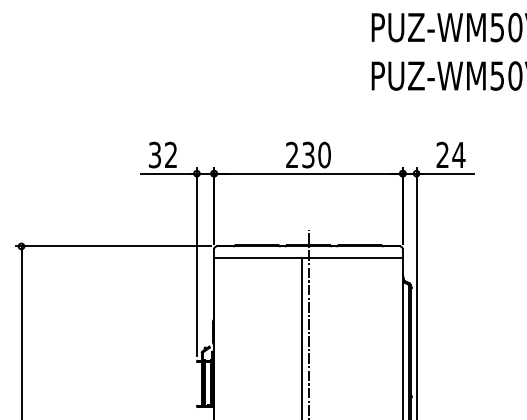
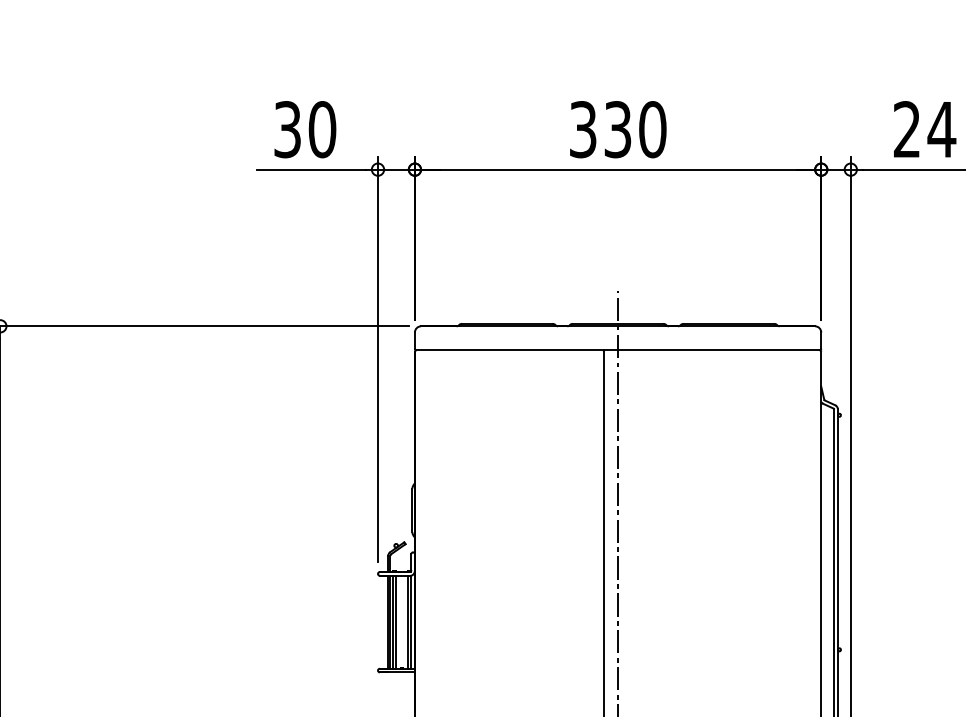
text: (170, 154) -> (321, 128), 32 -> 30
text: (292, 155) -> (583, 130), 230 -> 330

